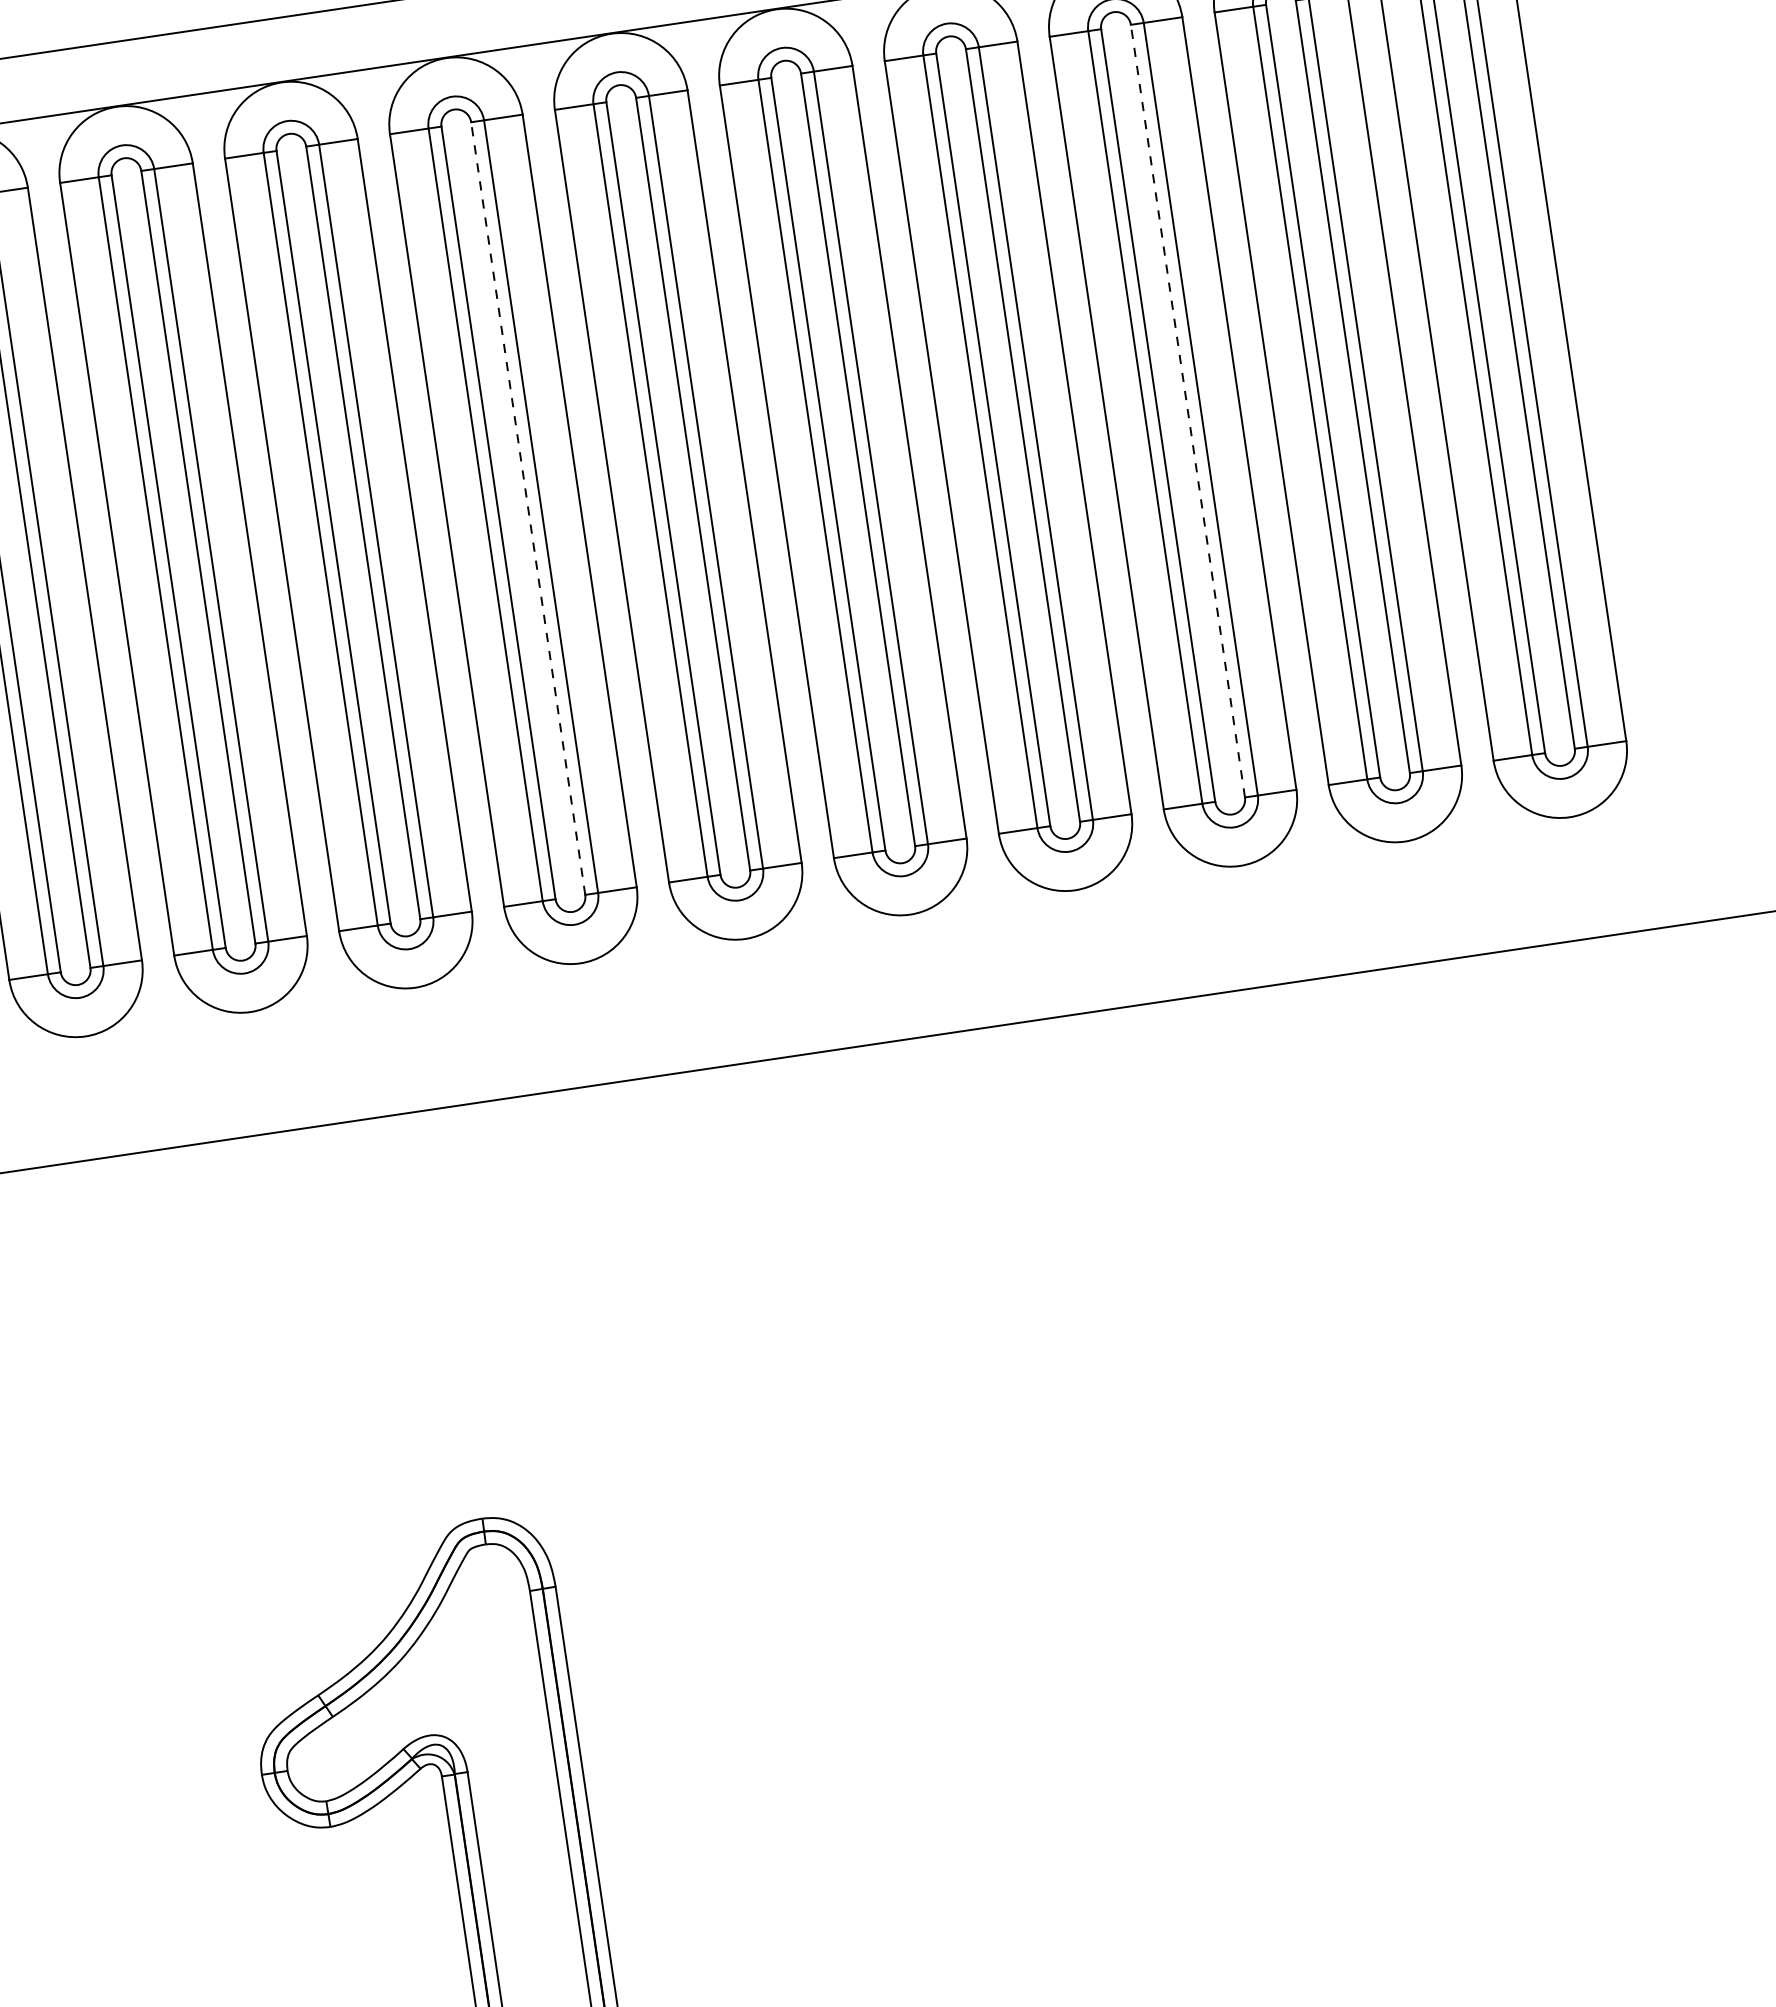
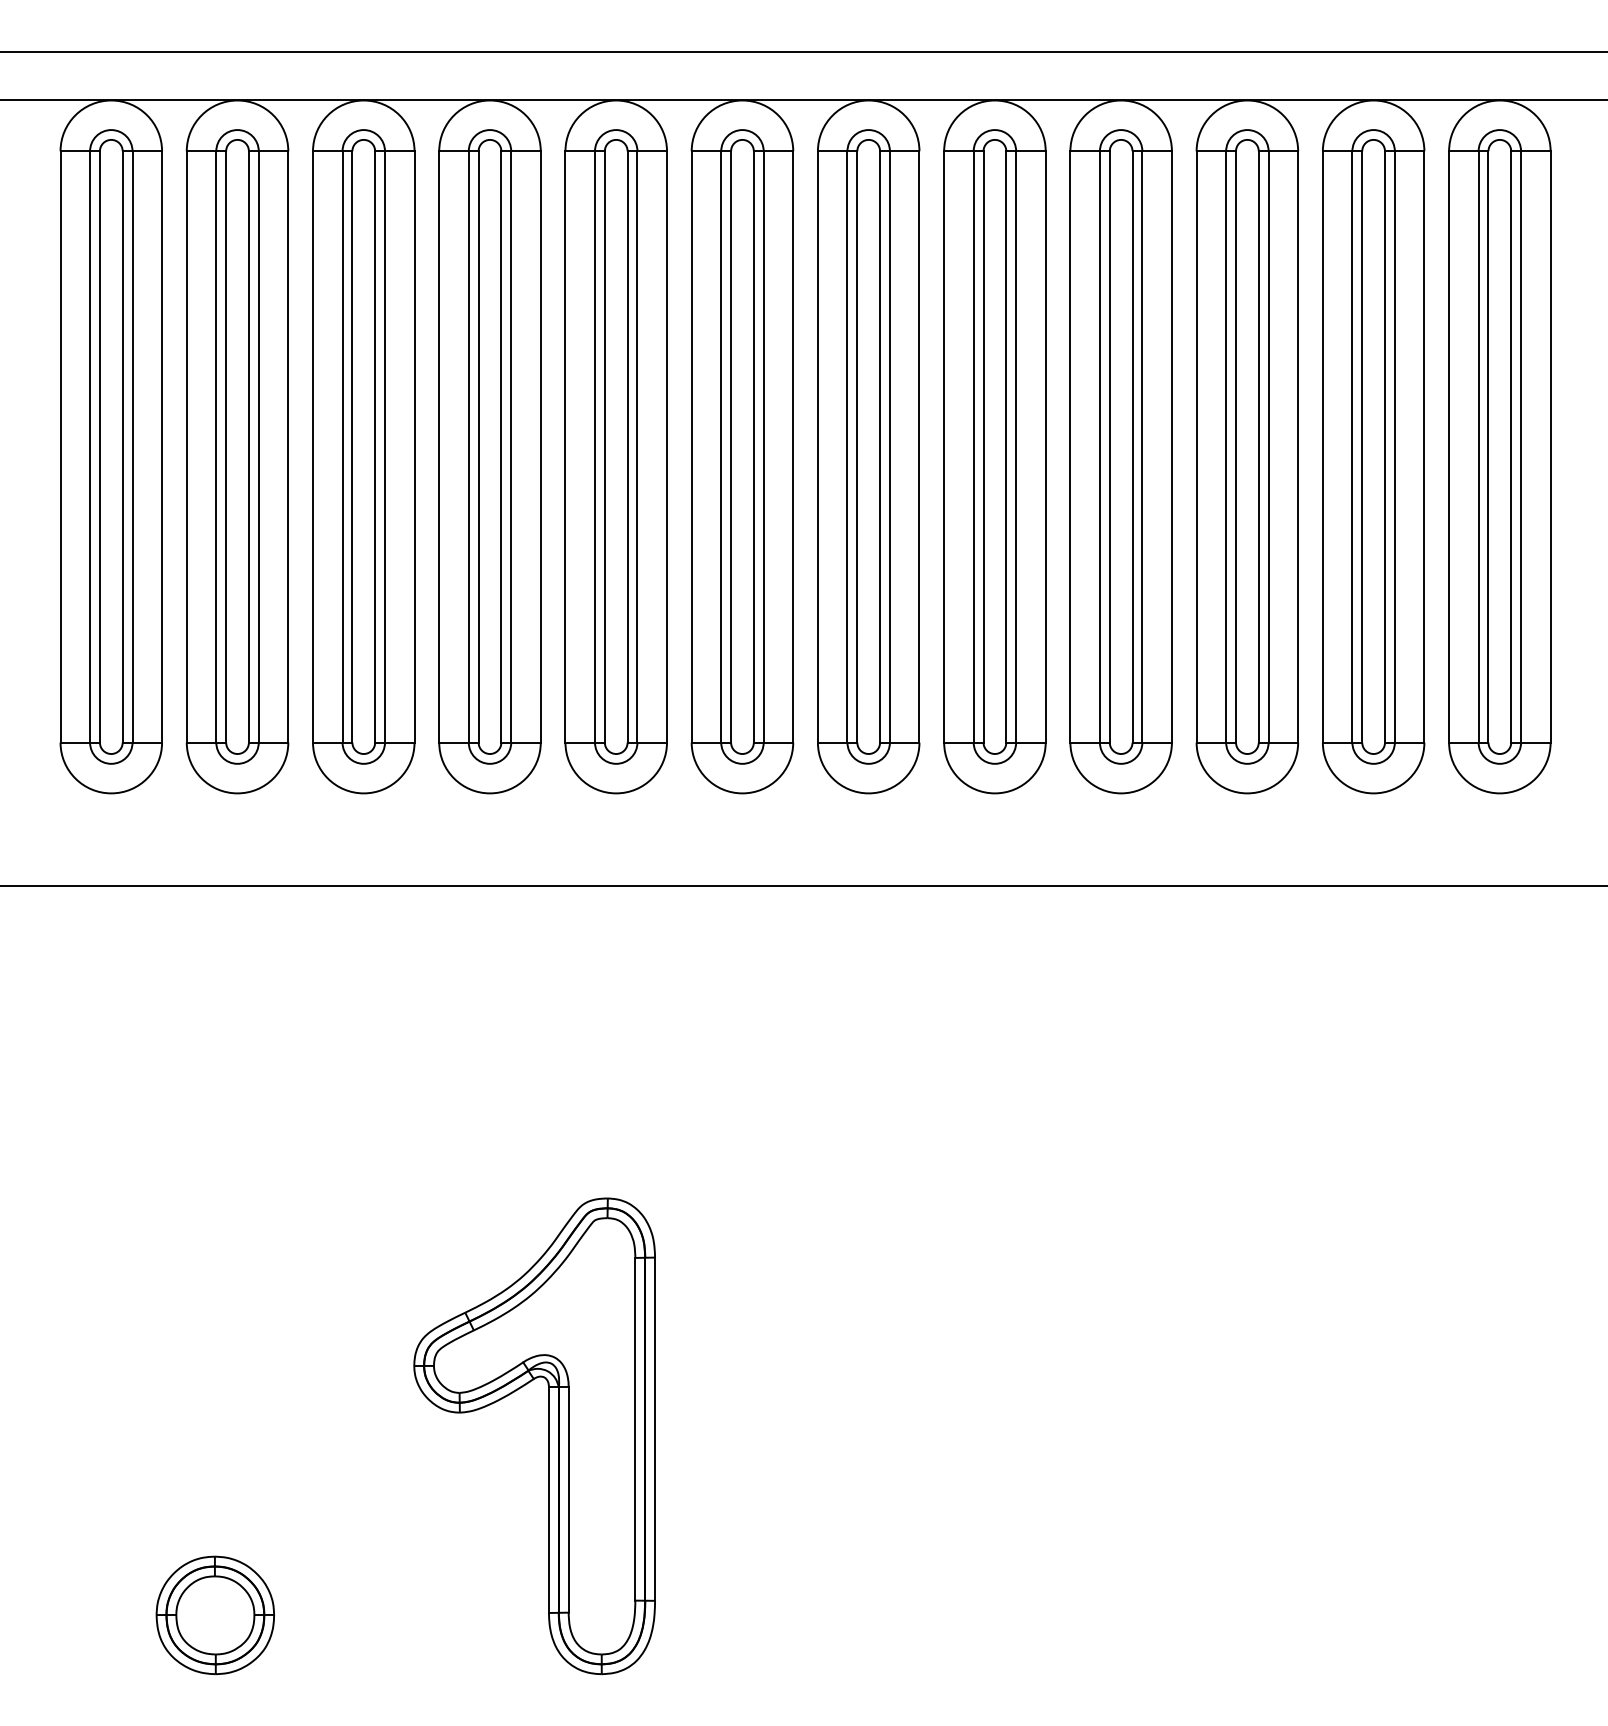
line: (1187, 410) -> (1258, 446), dashed -> solid
line: (527, 508) -> (753, 446), dashed -> solid

